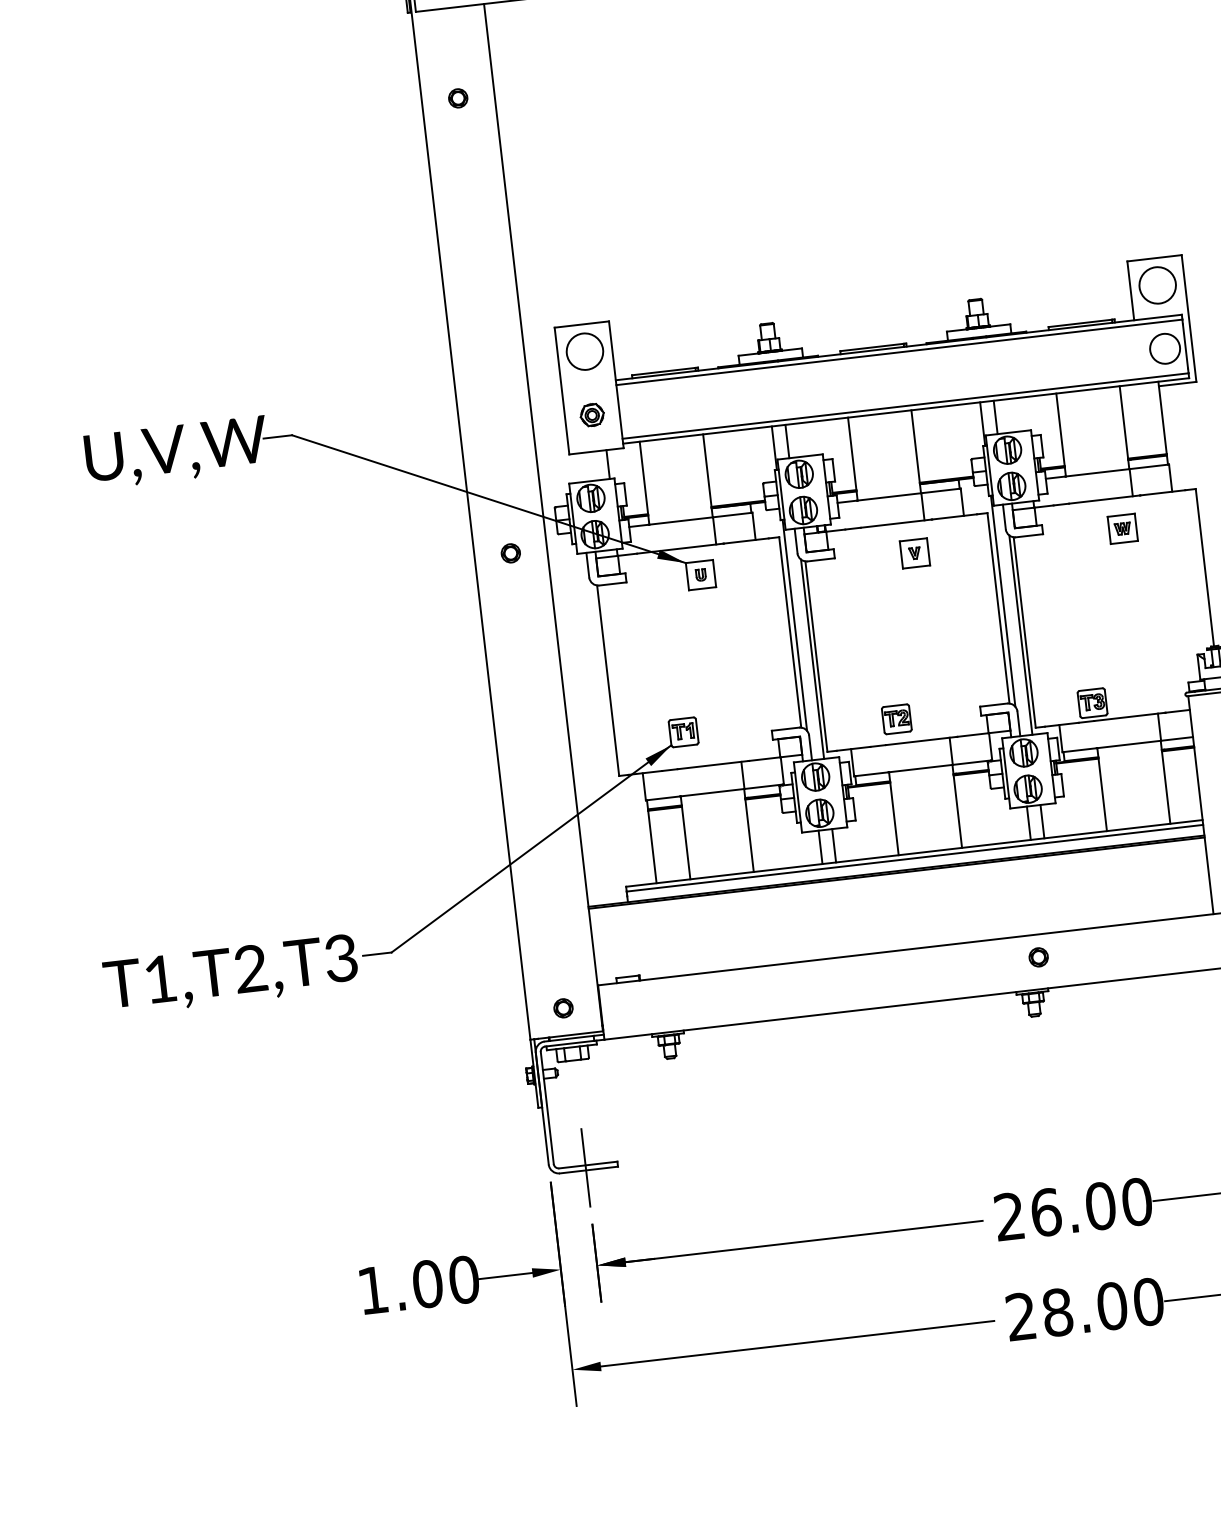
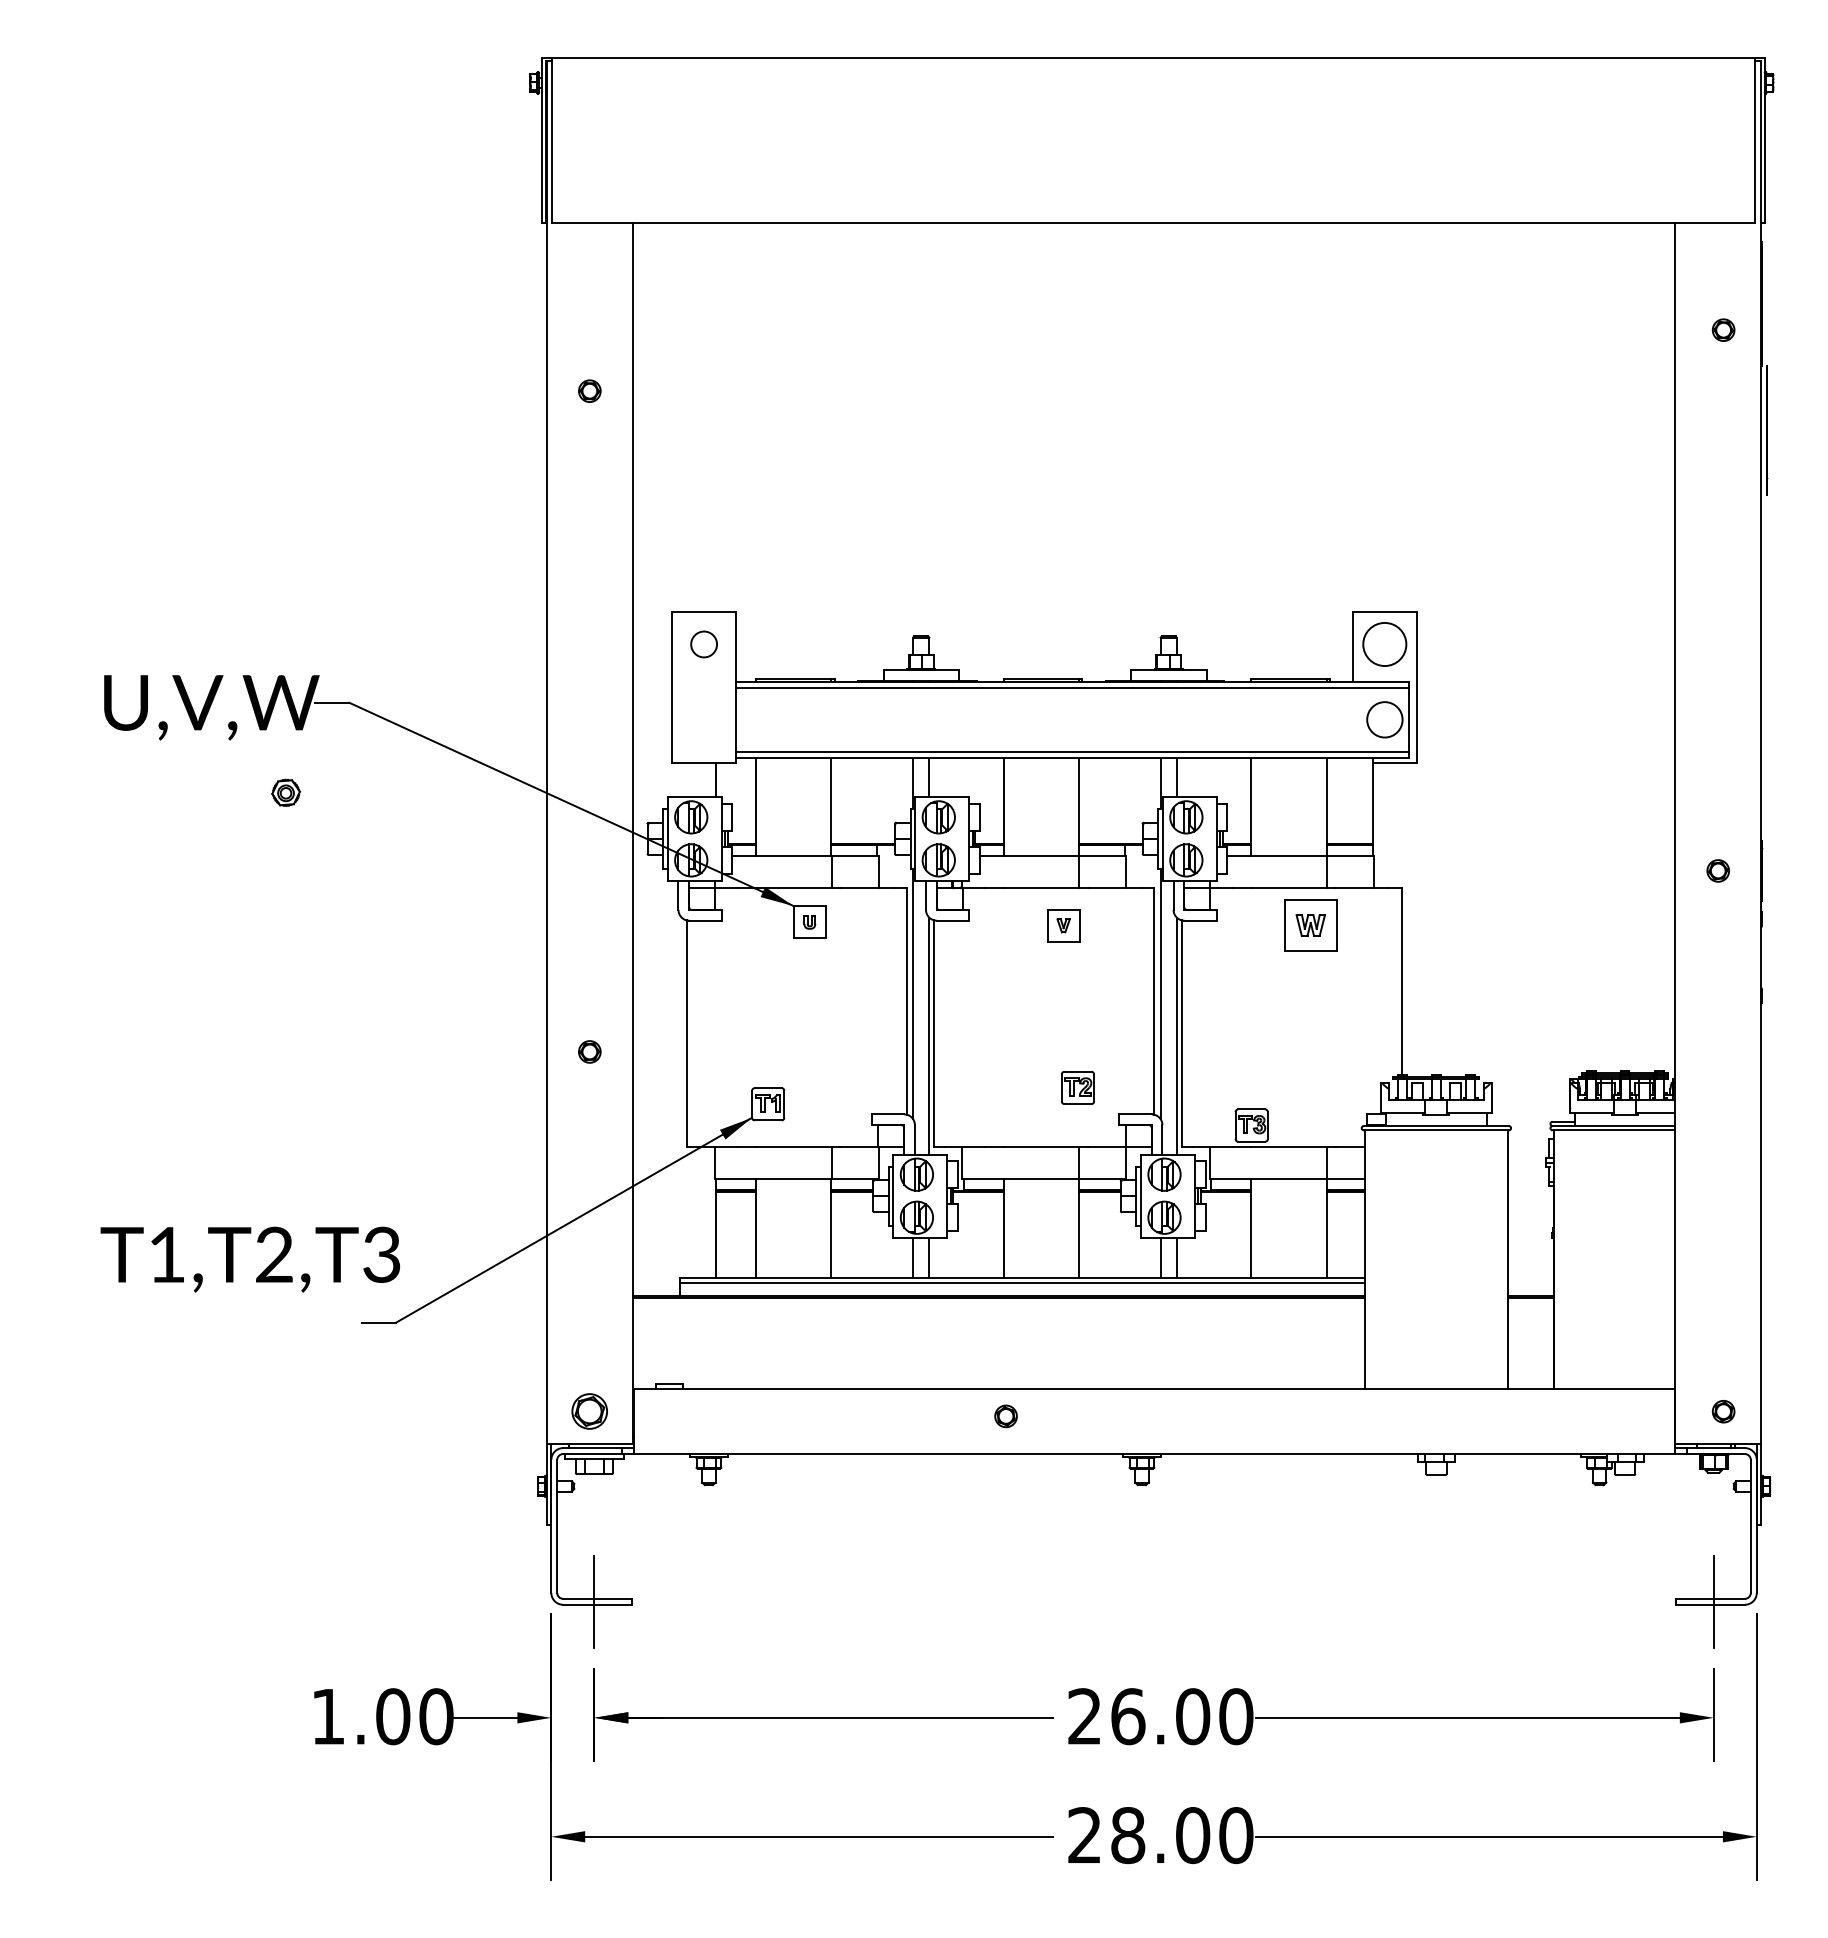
part: (457, 97) -> (589, 390), moved
circle: (584, 351) -> (703, 644), size x0.6
part: (591, 414) -> (285, 792), moved
part: (1122, 528) -> (1310, 924), size x1.6
part: (510, 553) -> (589, 1051), moved
part: (896, 718) -> (1077, 1087), moved
part: (1038, 957) -> (1005, 1416), moved
text: (231, 975) -> (250, 1259), moved
part: (563, 1008) -> (589, 1411), size x1.6

